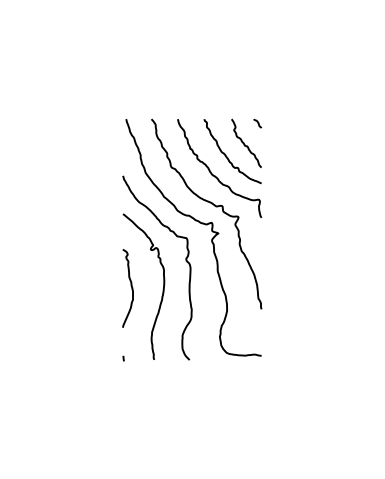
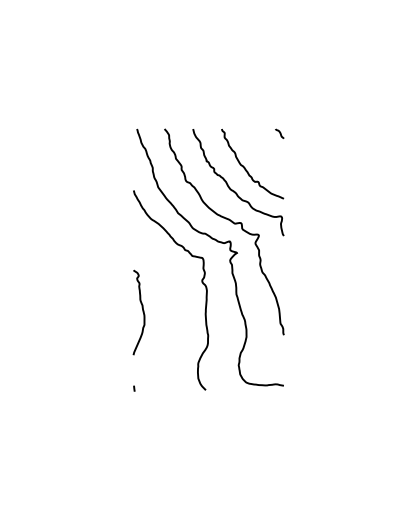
curve: (244, 142) -> (265, 154), removed
curve: (162, 289) -> (176, 313), removed

